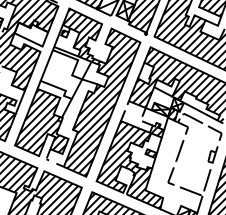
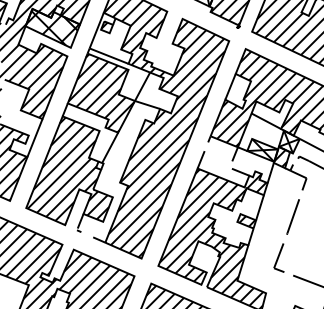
hatch: (31, 34) -> (52, 28), added
hatch: (61, 74) -> (101, 93), added

